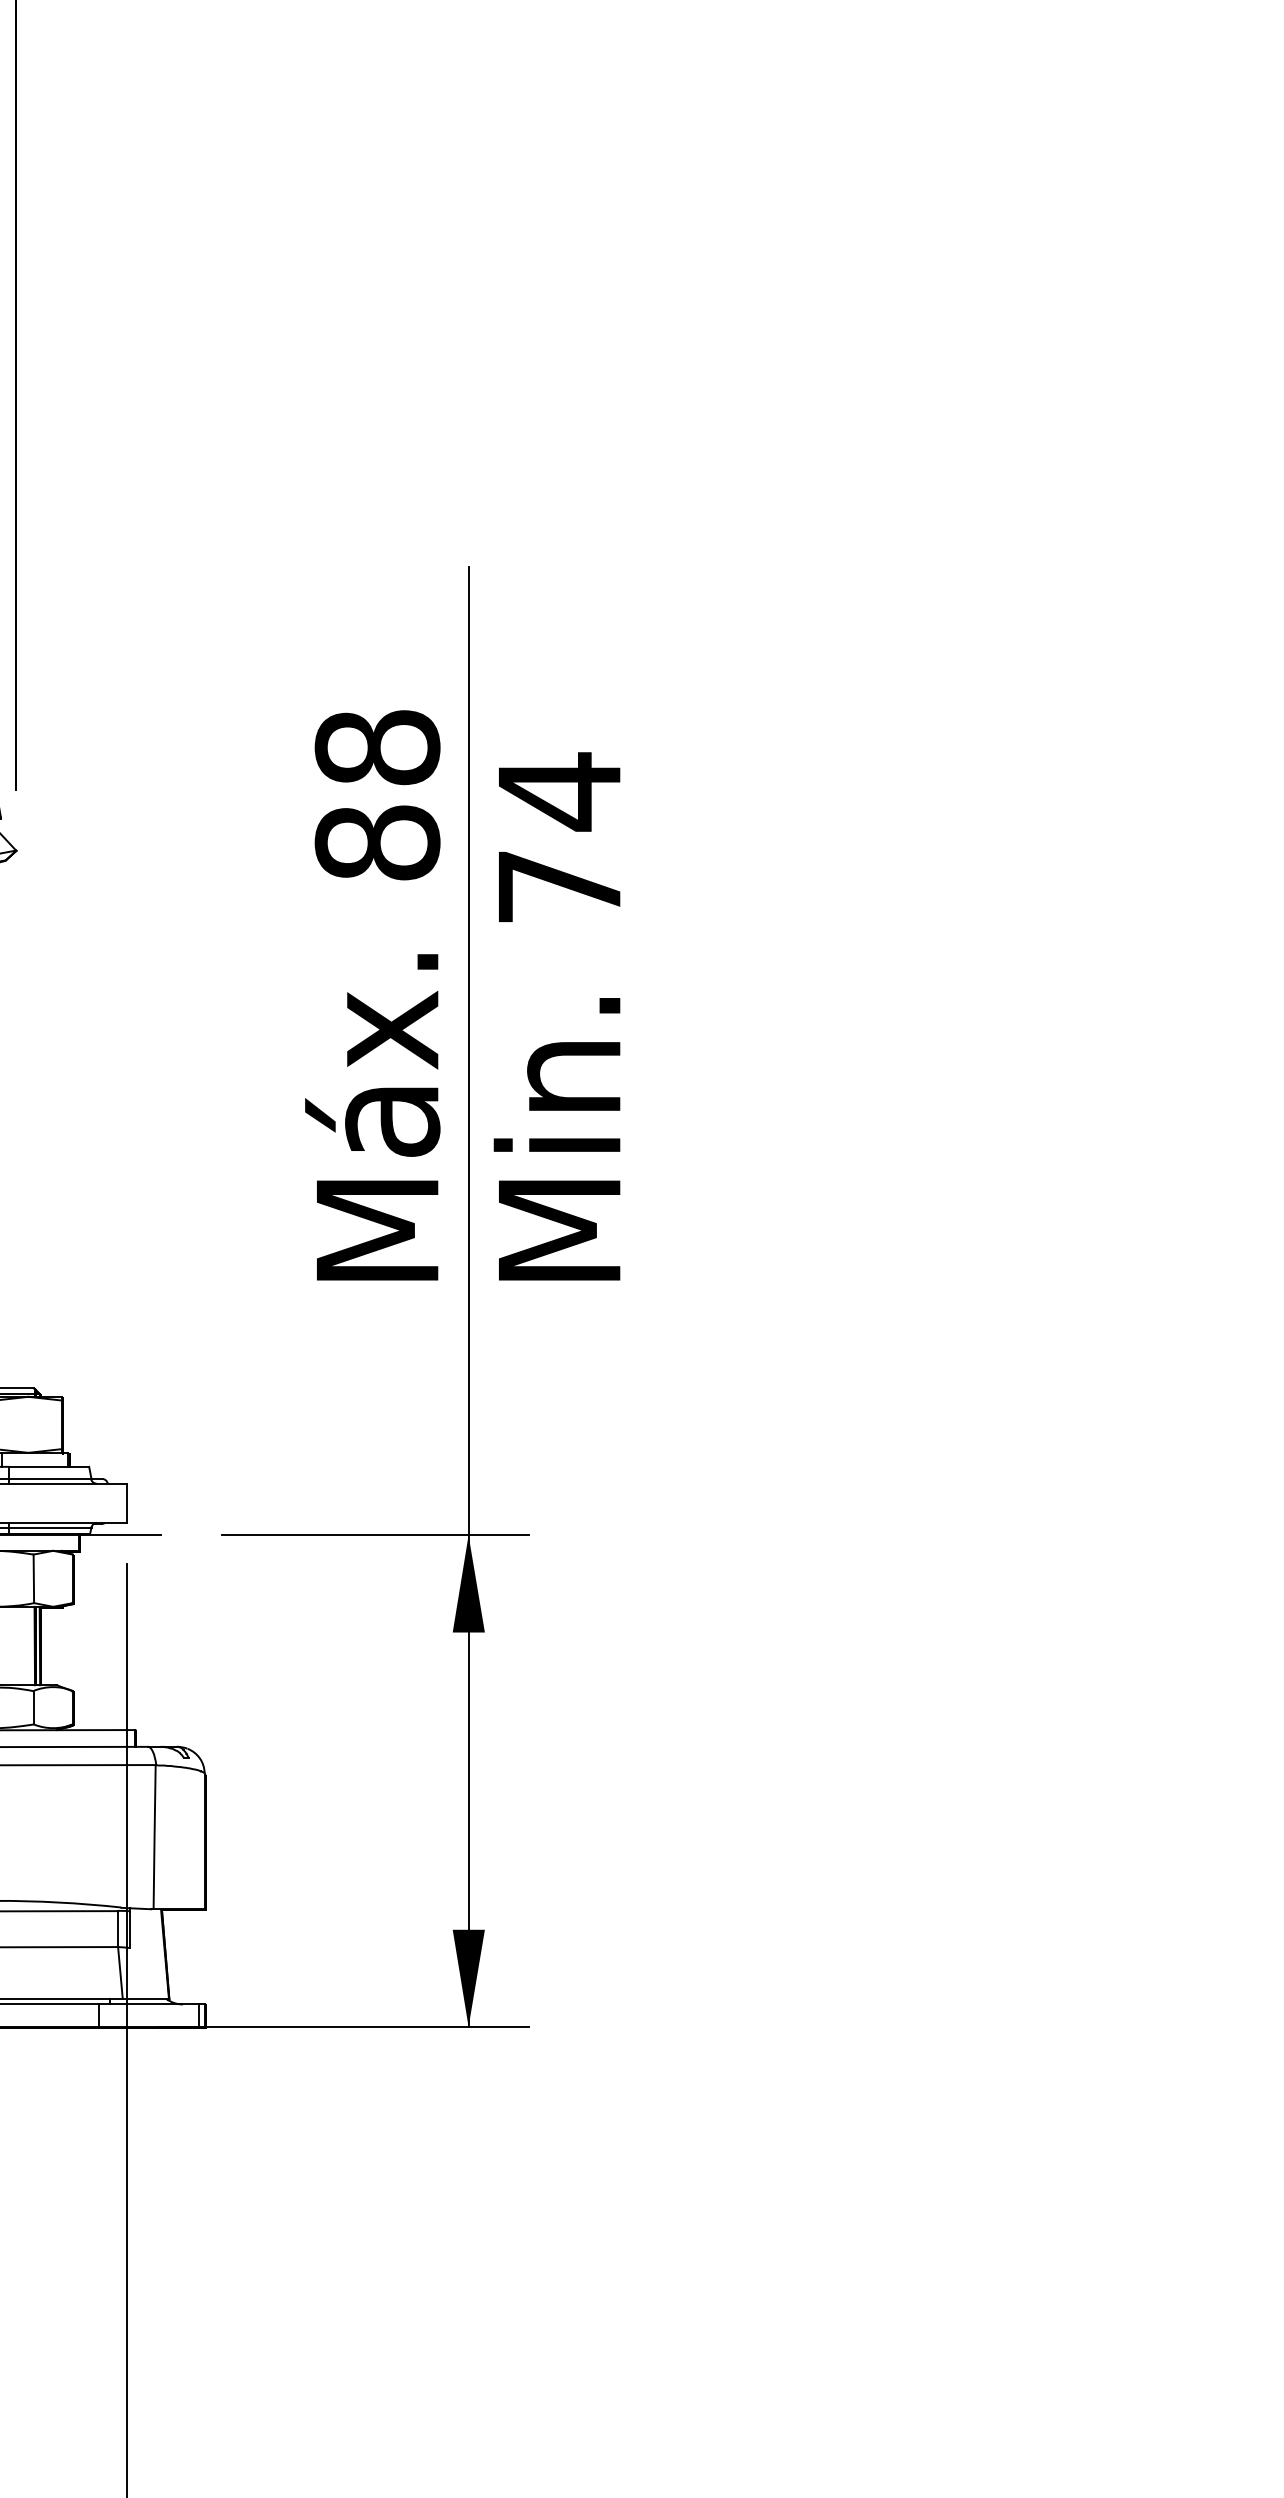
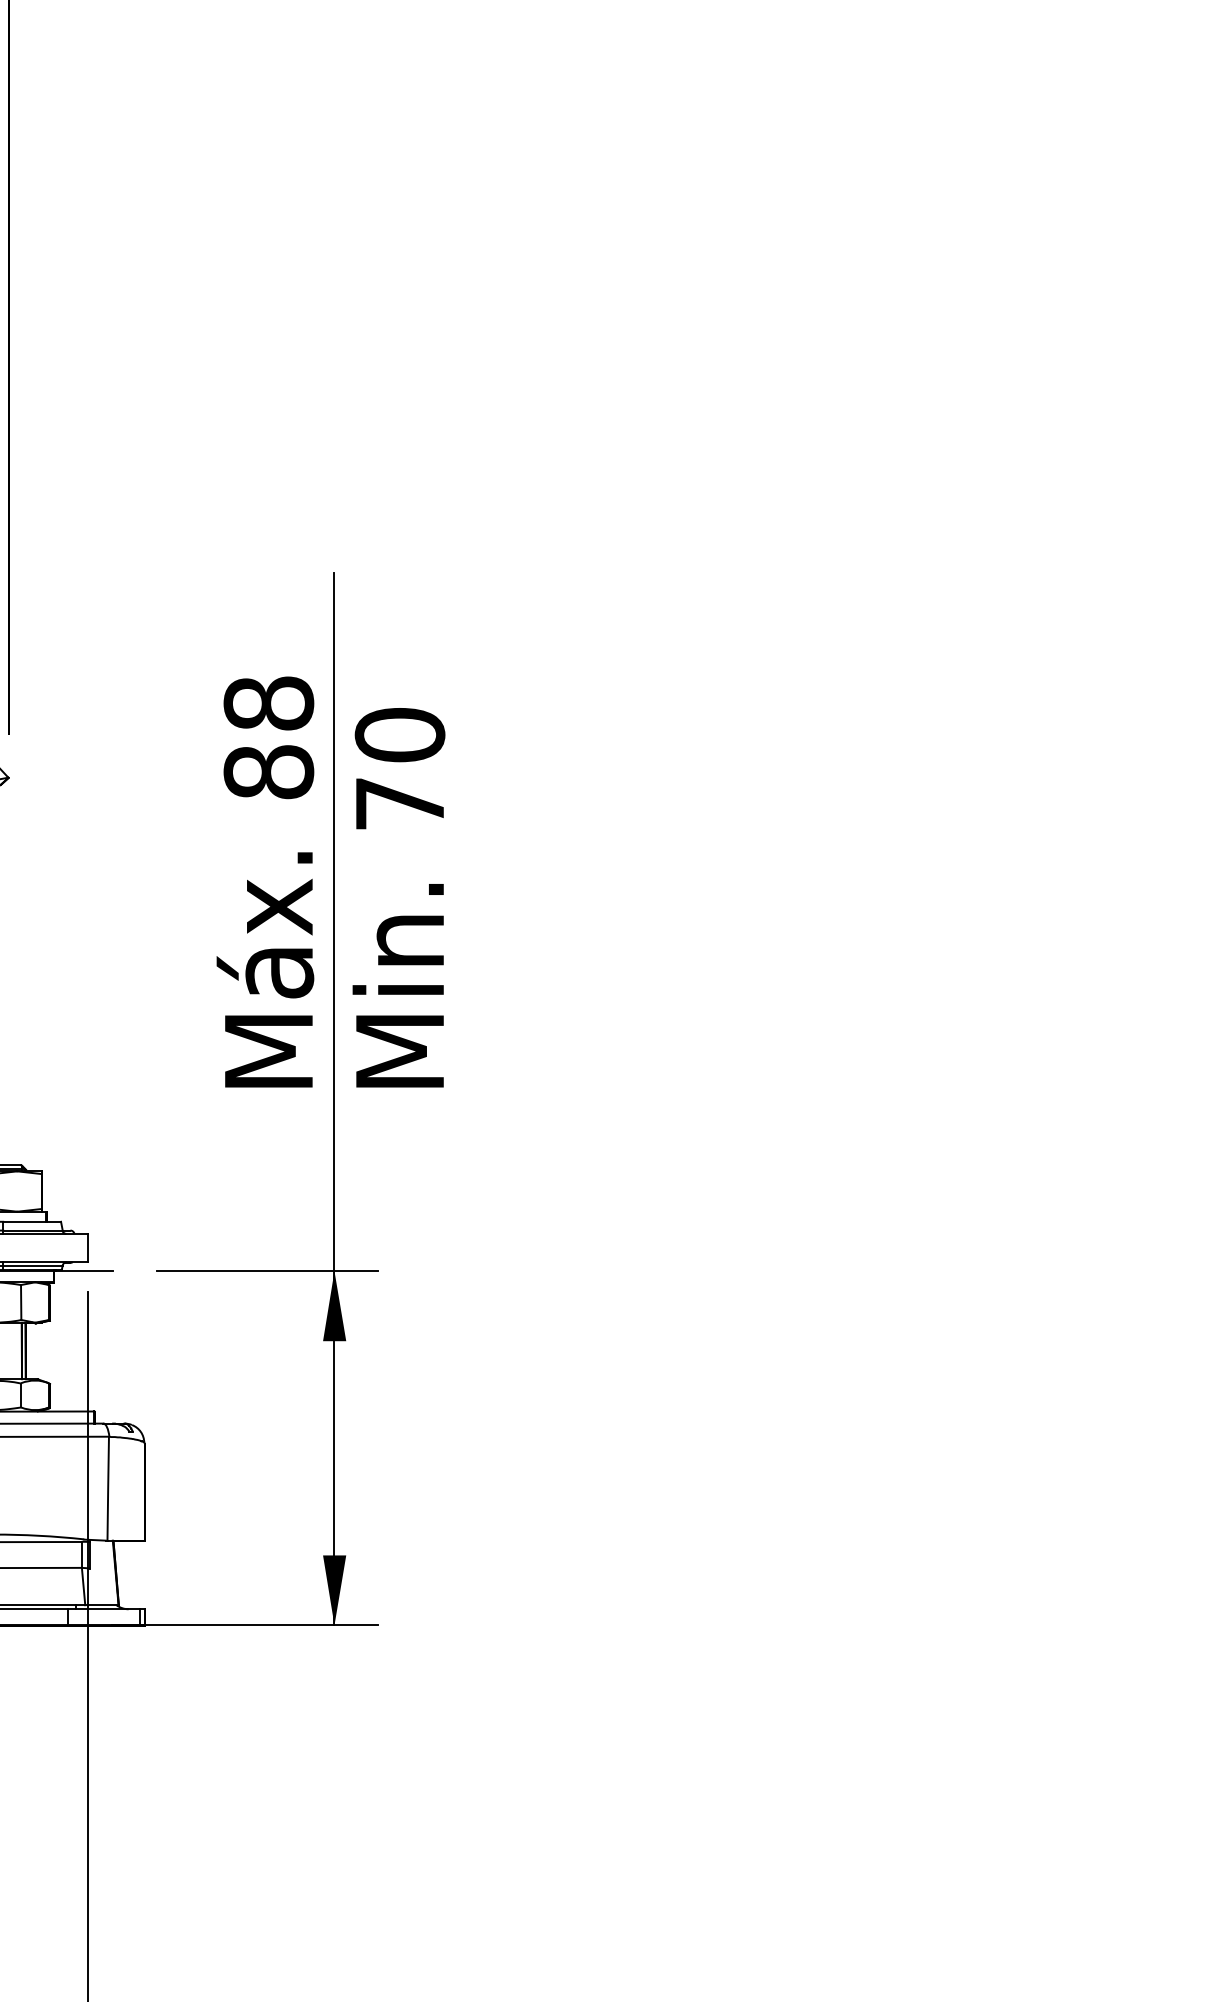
text: (558, 792) -> (399, 735), 74 -> 70

